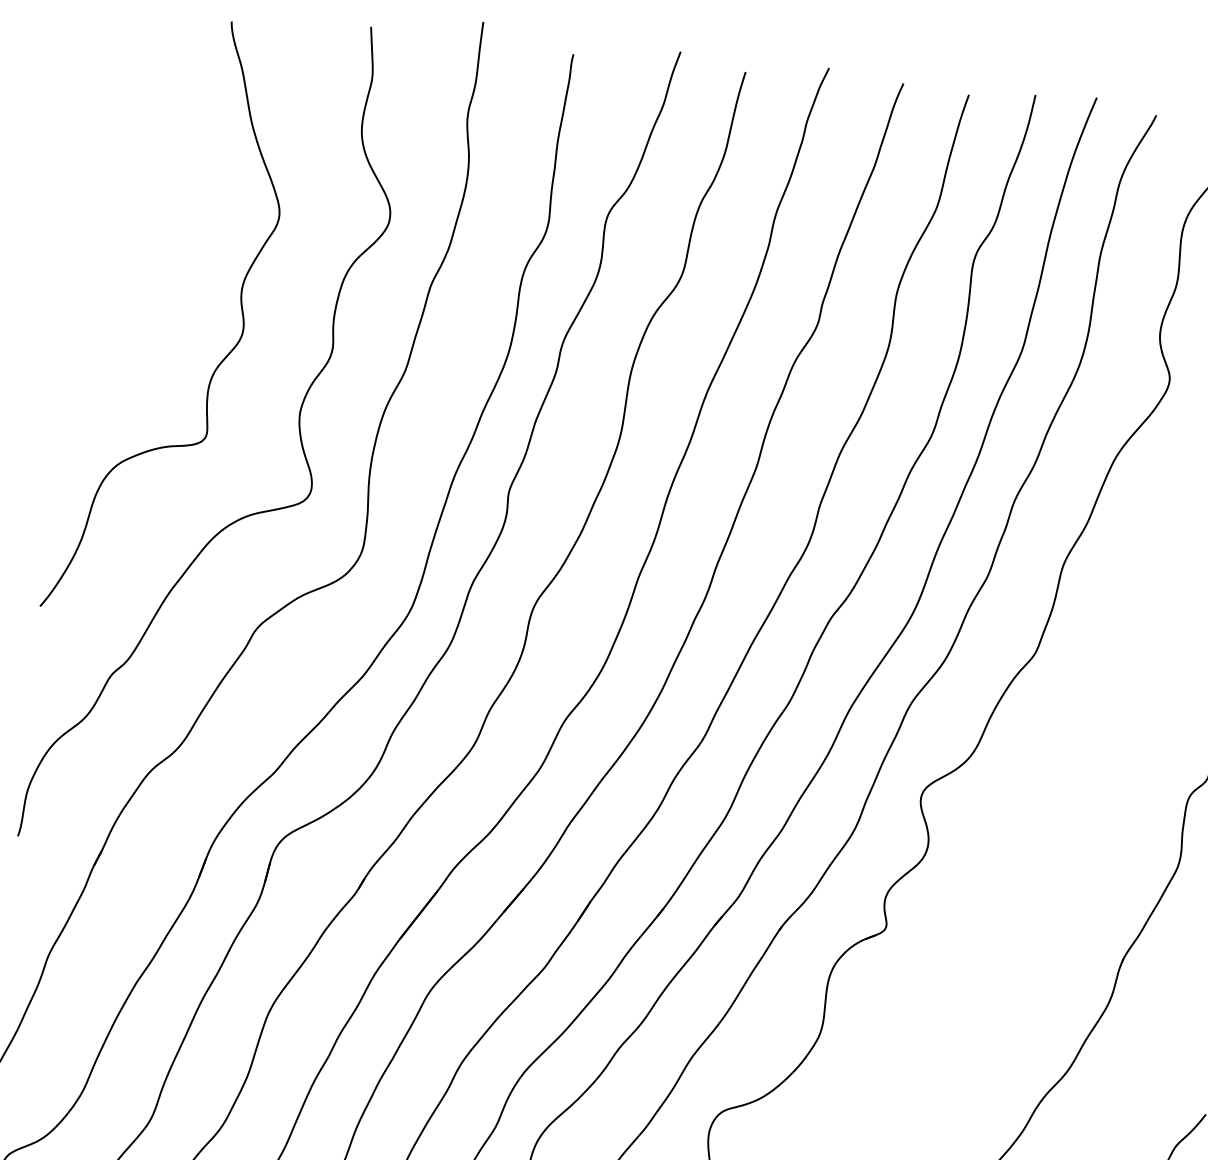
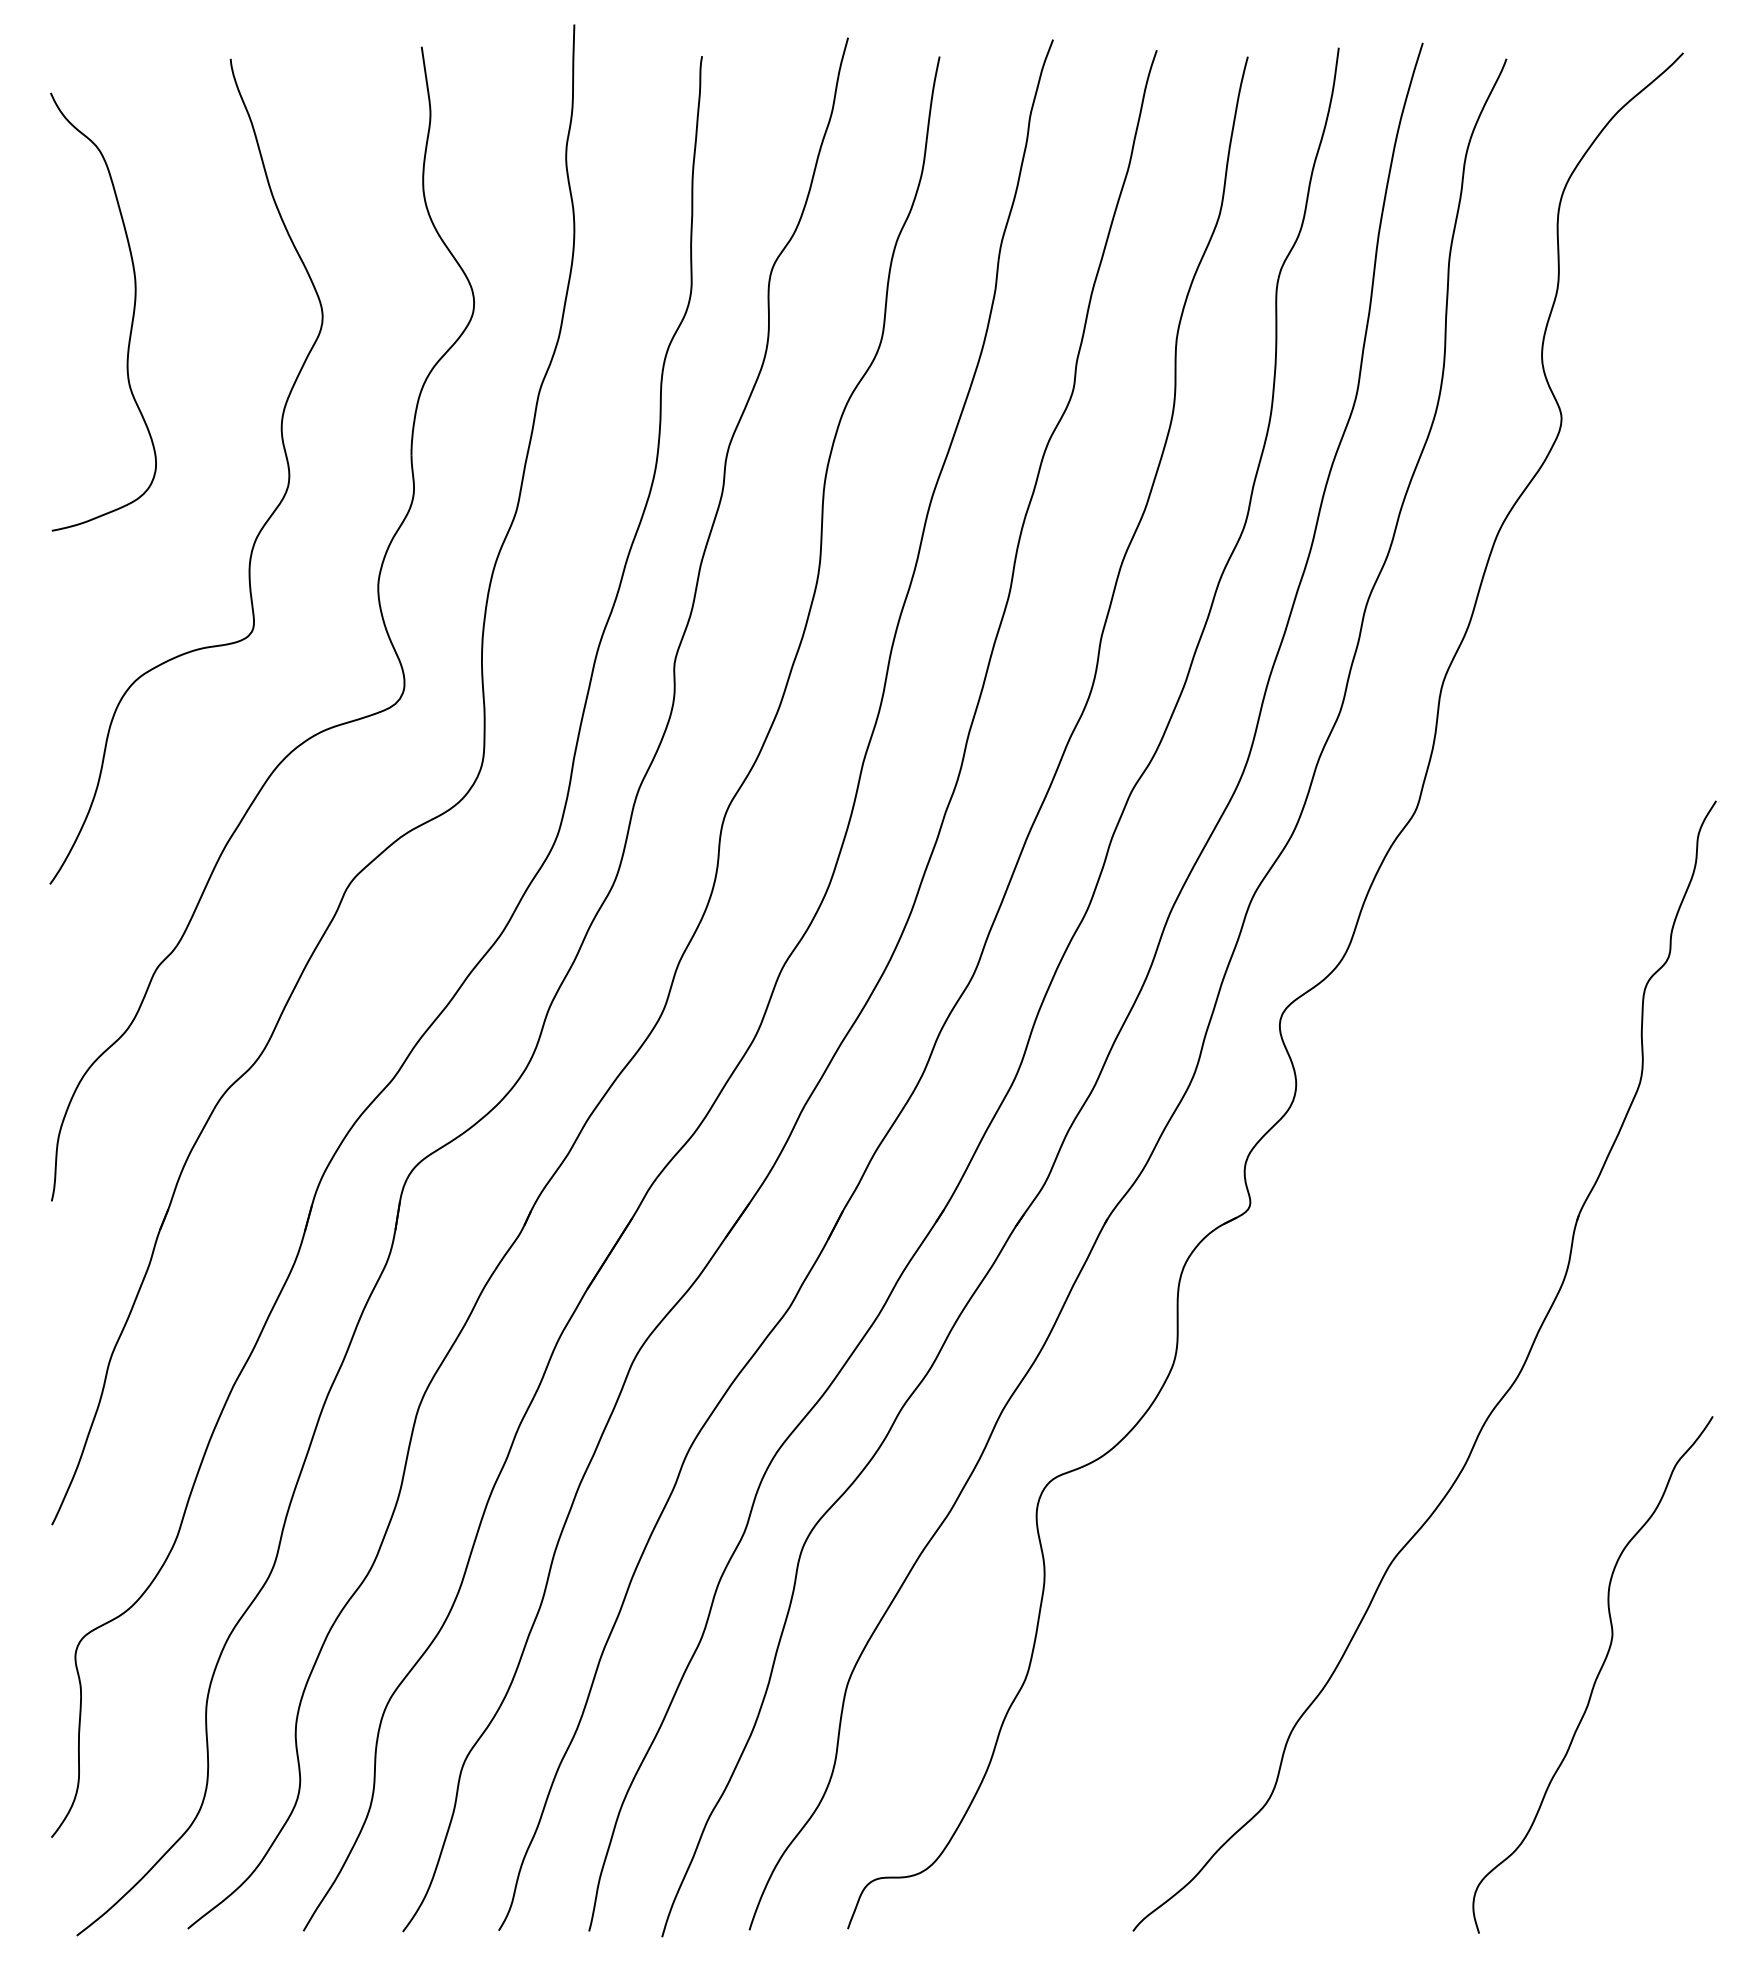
curve: (141, 199) -> (132, 314), added

